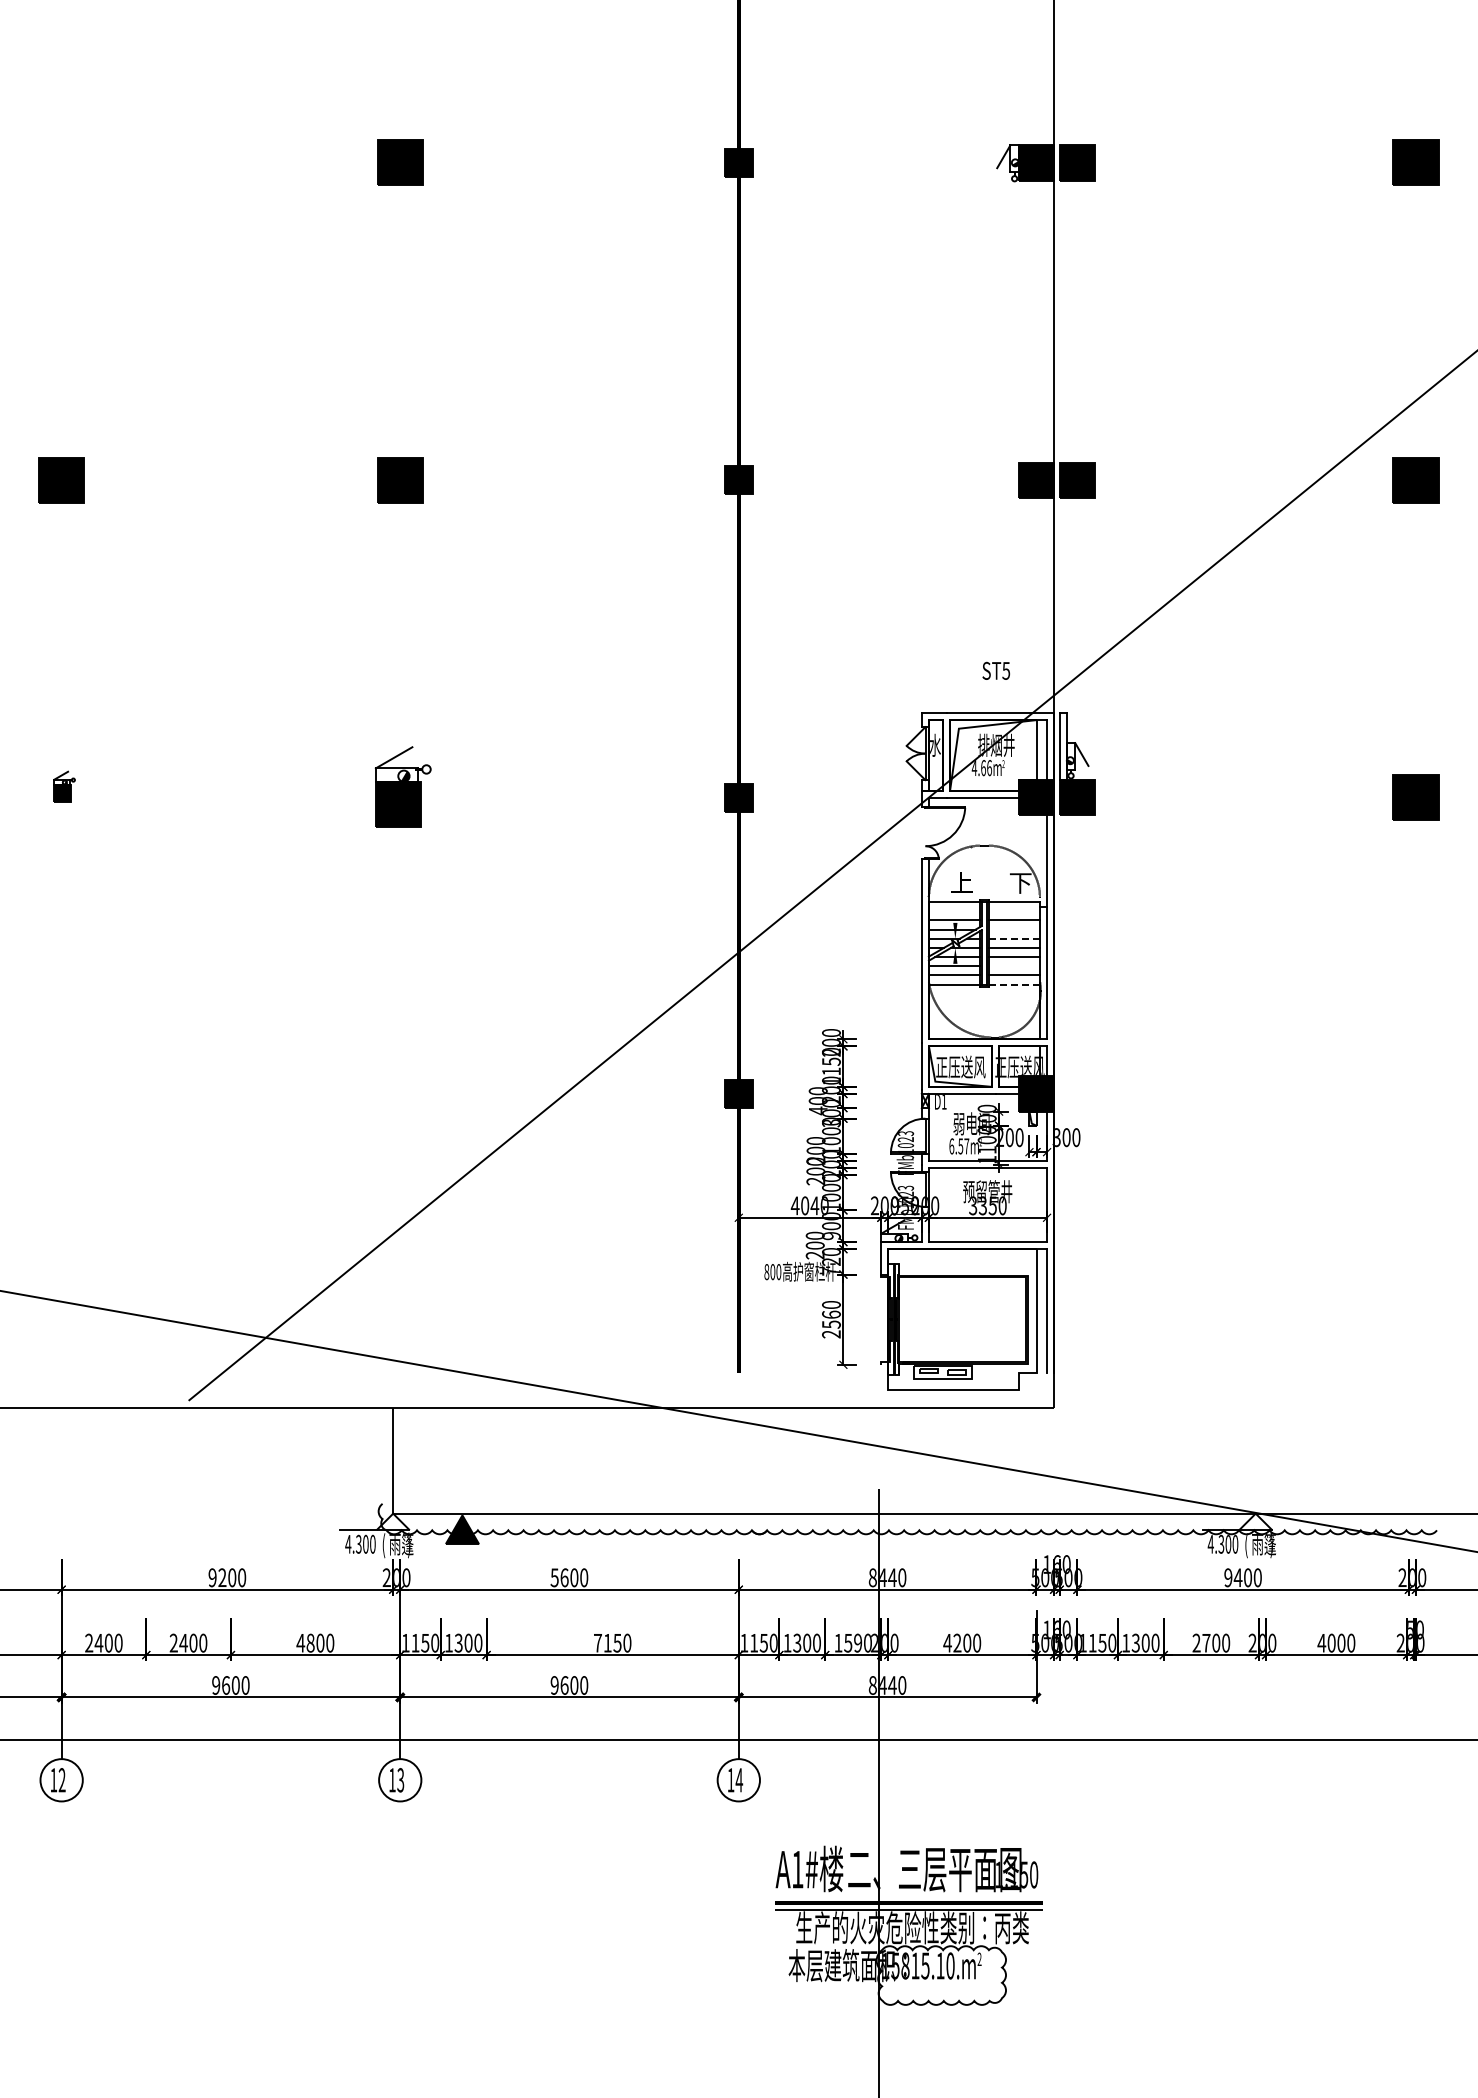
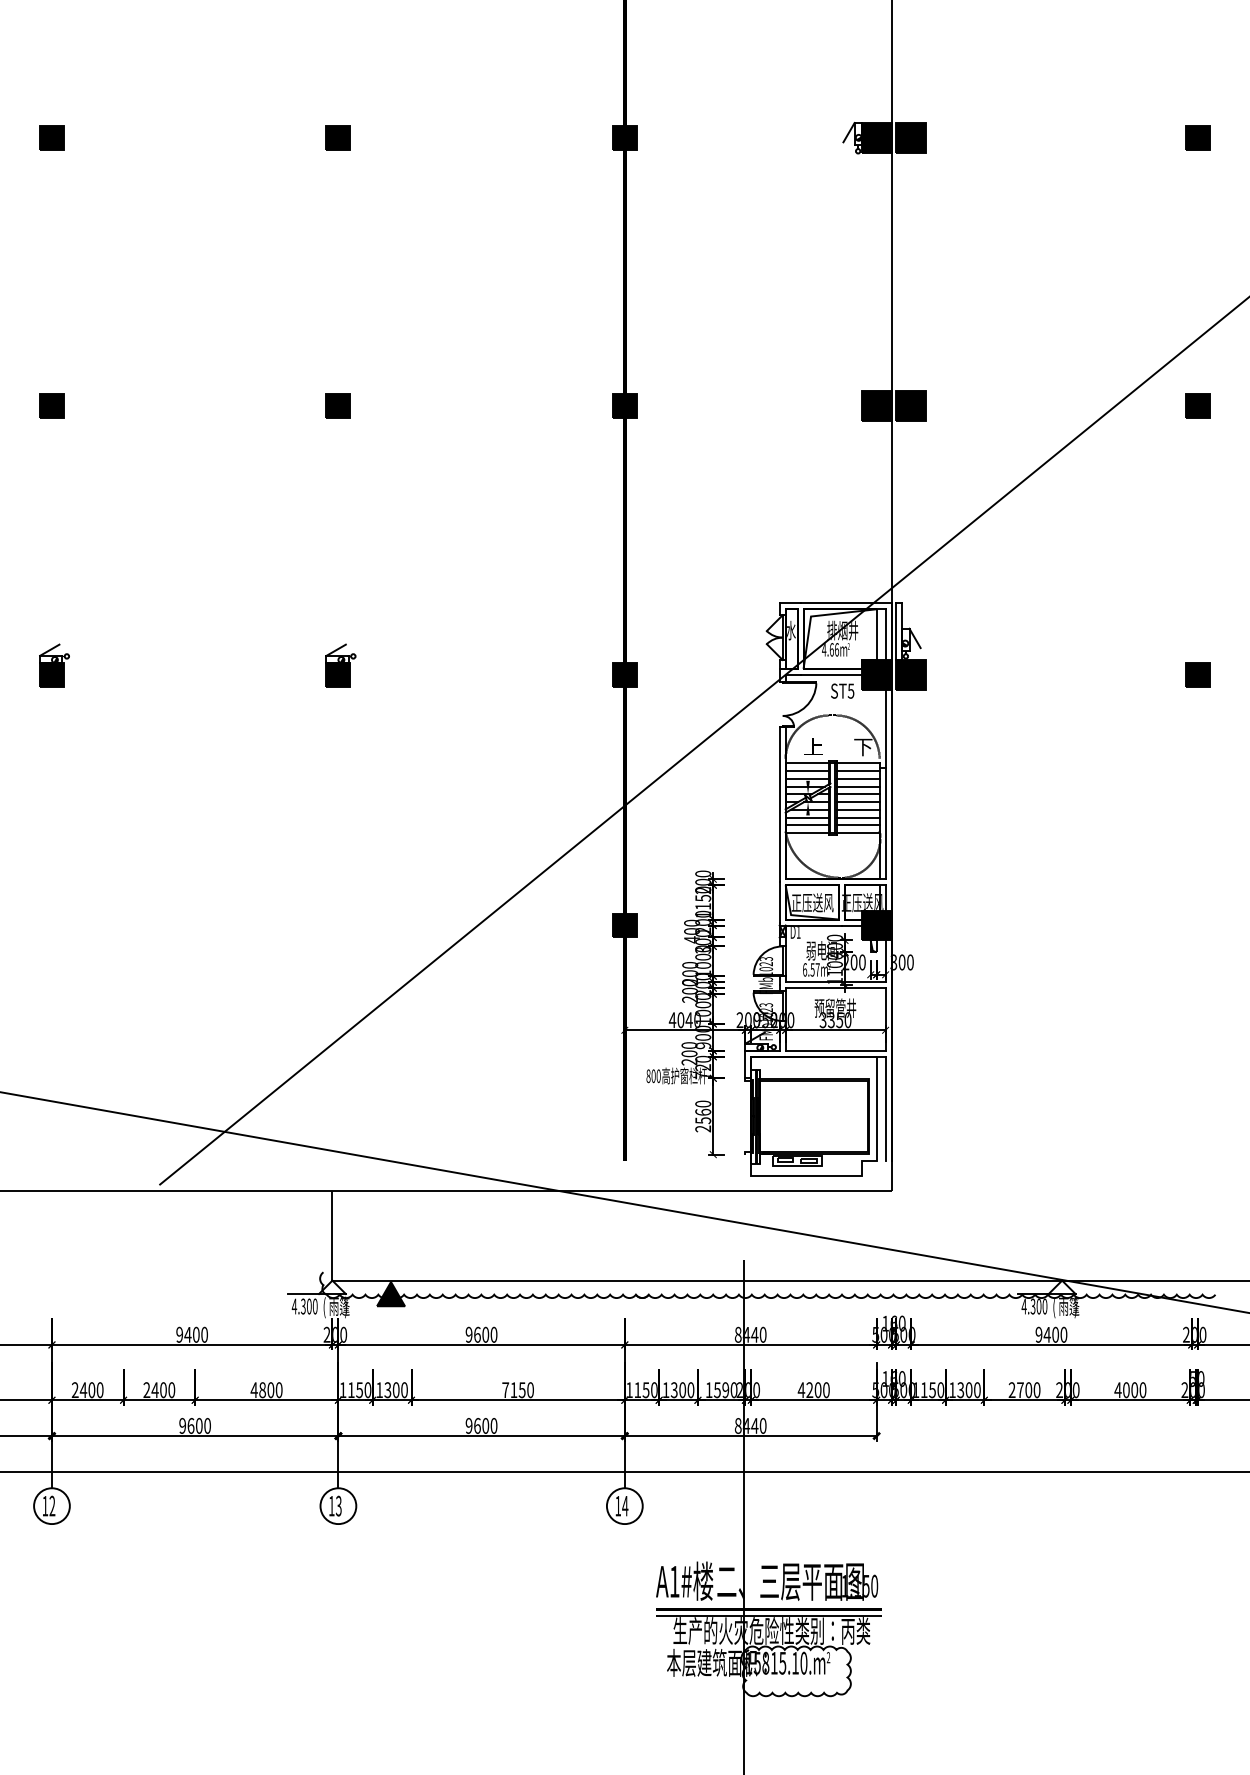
part: (61, 162) -> (51, 137), added
part: (399, 162) -> (337, 137), size x0.62
part: (1415, 162) -> (1197, 137), size x0.62
part: (61, 479) -> (51, 405), size x0.62
part: (399, 479) -> (337, 405), size x0.62
part: (1415, 479) -> (1197, 405), size x0.62
text: (995, 670) -> (841, 690), moved
part: (64, 786) -> (54, 665), size x1.67
part: (403, 786) -> (341, 665), size x0.62
part: (1415, 797) -> (1197, 674), size x0.62
line: (953, 911) -> (806, 771), added
line: (1014, 911) -> (858, 771), added
line: (1014, 929) -> (858, 786), added
line: (1015, 938) -> (858, 794), dashed -> solid
line: (1014, 966) -> (858, 817), added
line: (1015, 984) -> (858, 832), dashed -> solid
text: (222, 1577) -> (188, 1334), 9200 -> 9400
text: (554, 1577) -> (468, 1334), 5600 -> 9600

